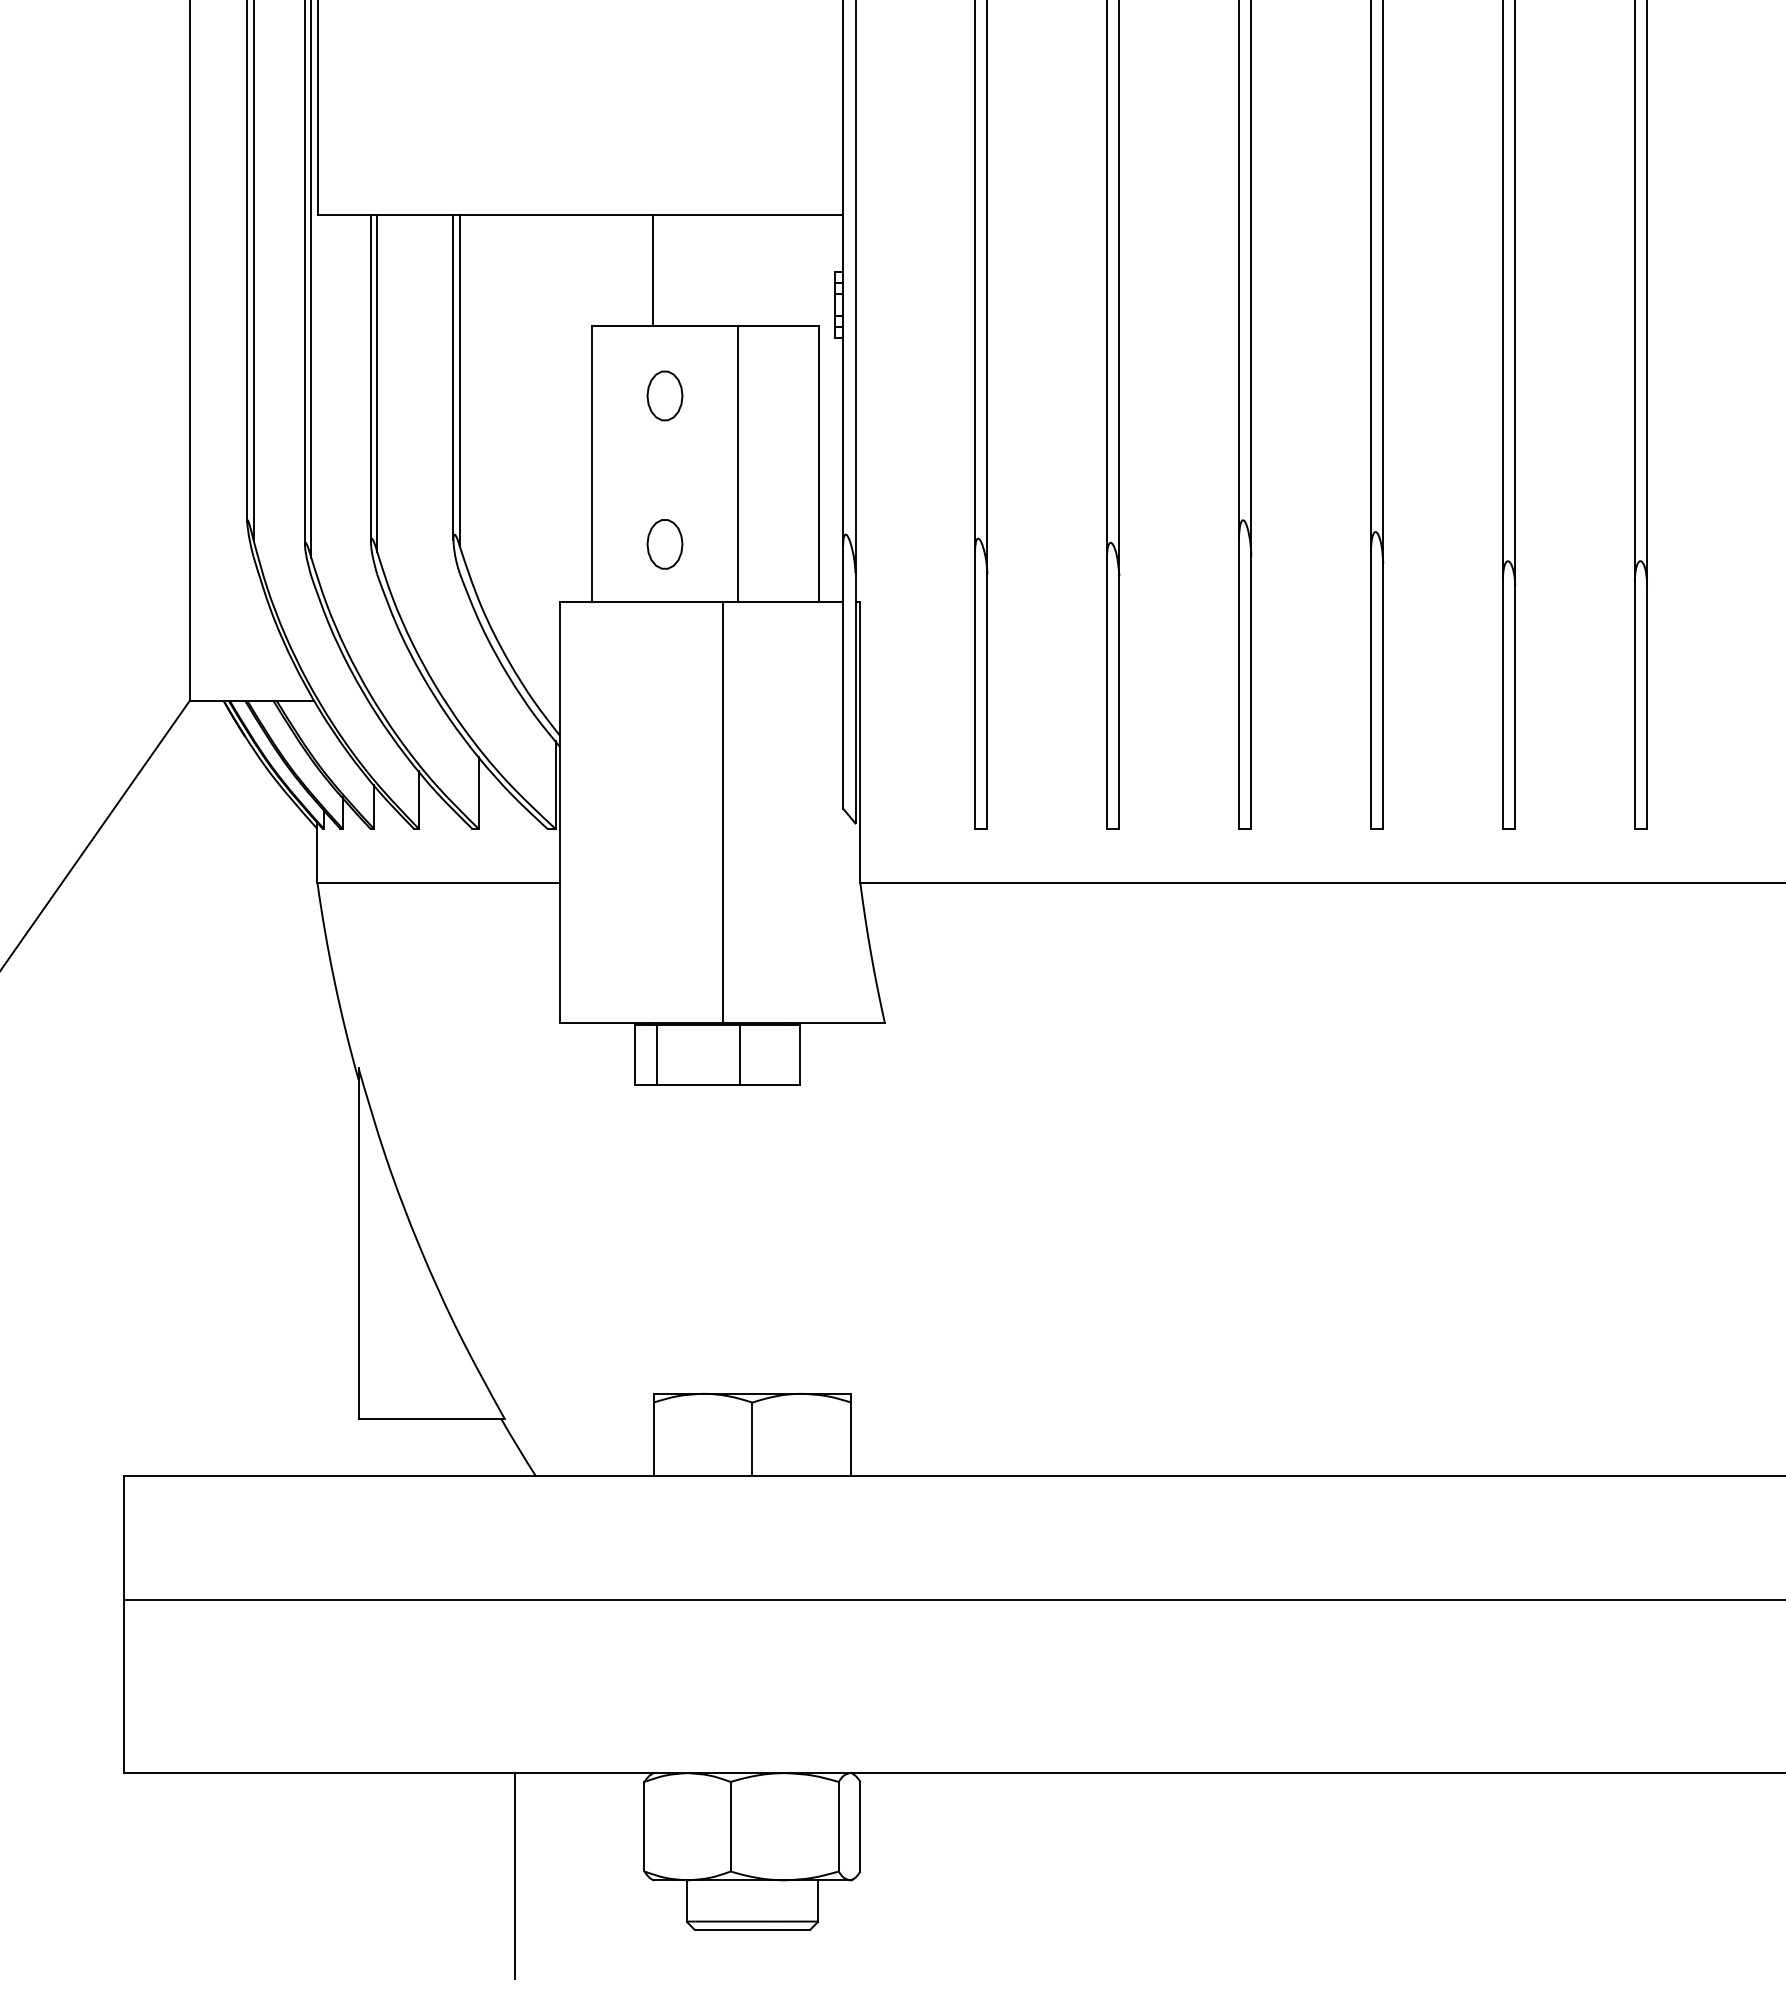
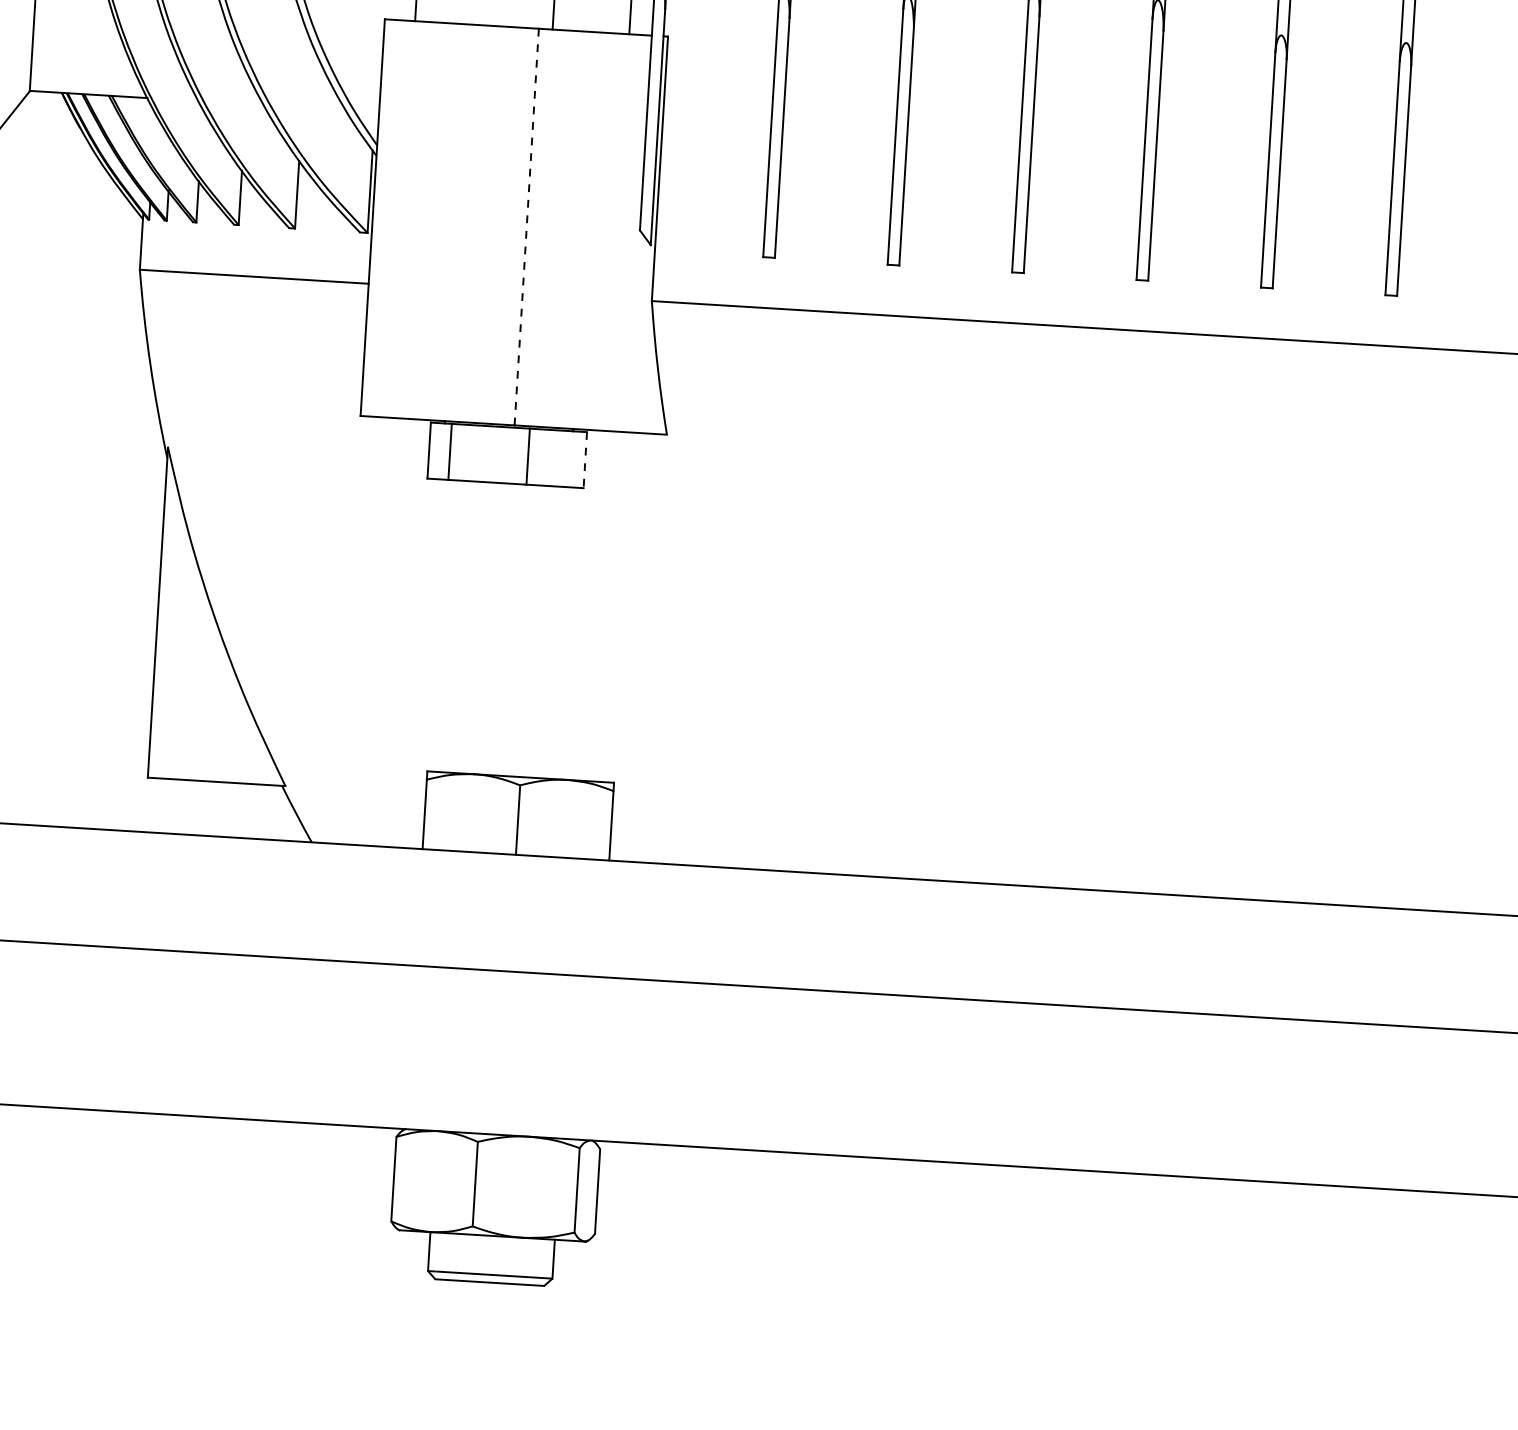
line: (723, 812) -> (526, 227), solid -> dashed
line: (800, 1054) -> (585, 459), solid -> dashed
line: (515, 1876) -> (269, 1218), removed

